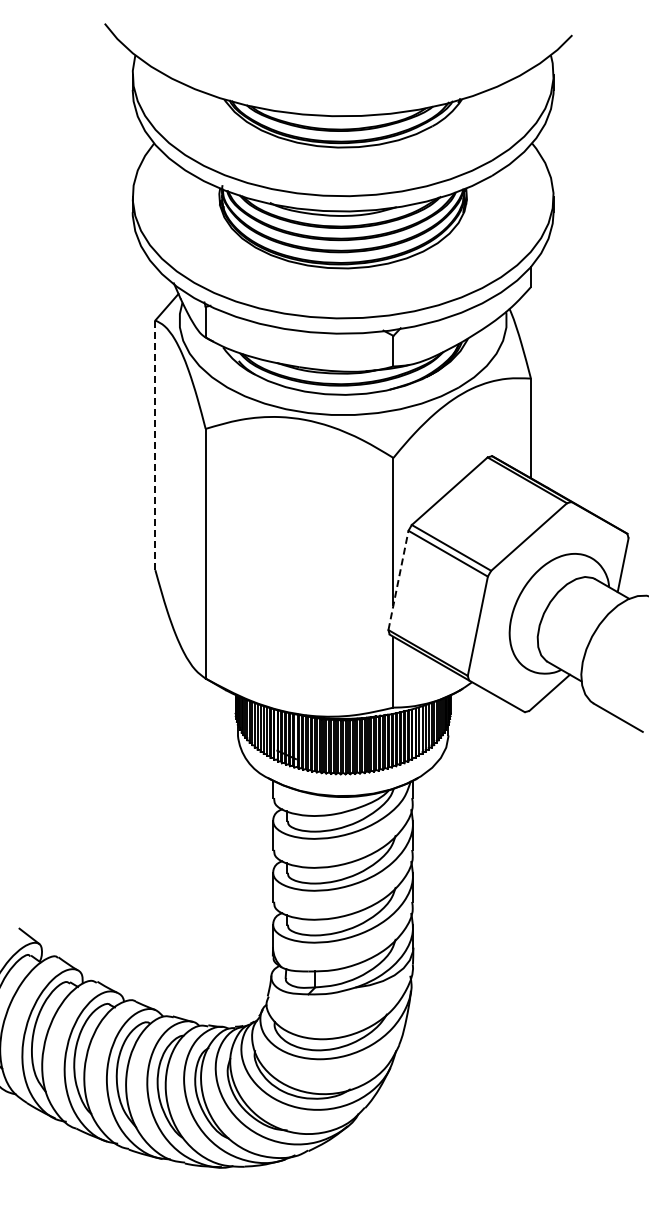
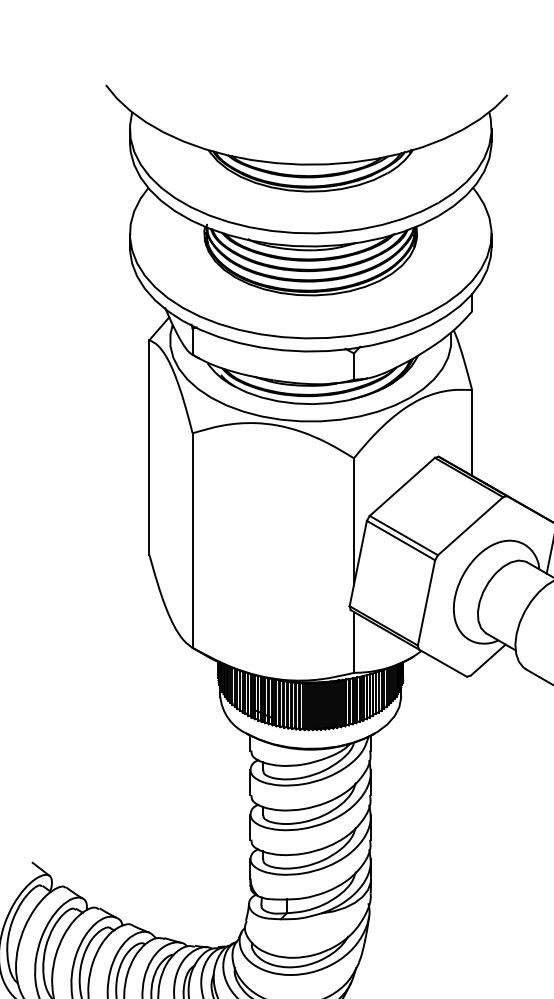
line: (155, 445) -> (149, 447), dashed -> solid
line: (398, 580) -> (358, 563), dashed -> solid

